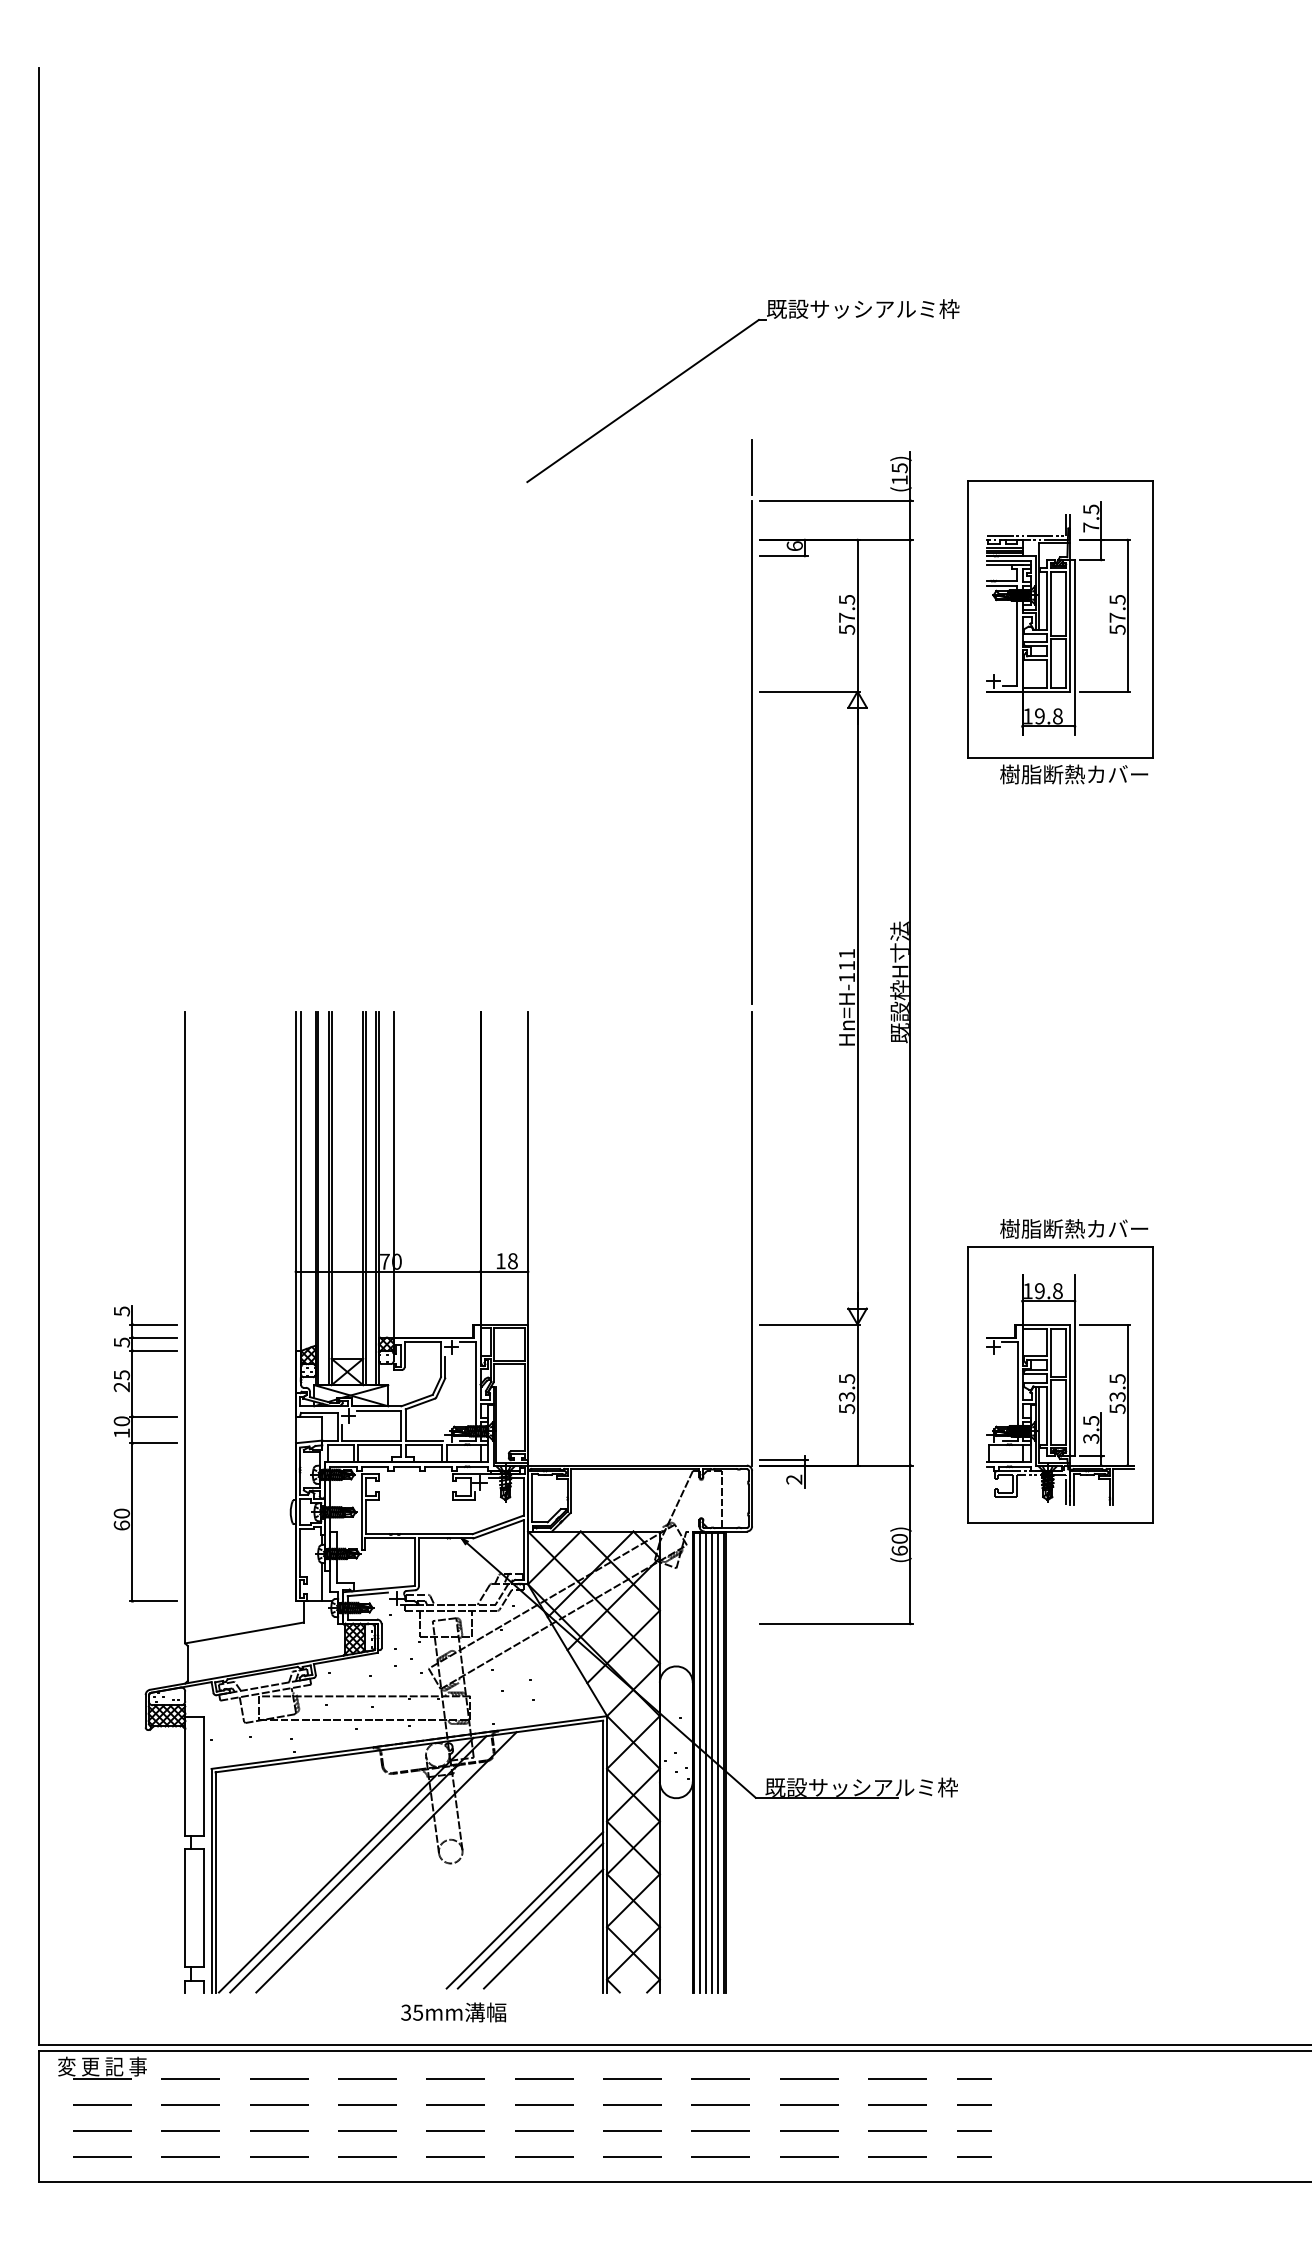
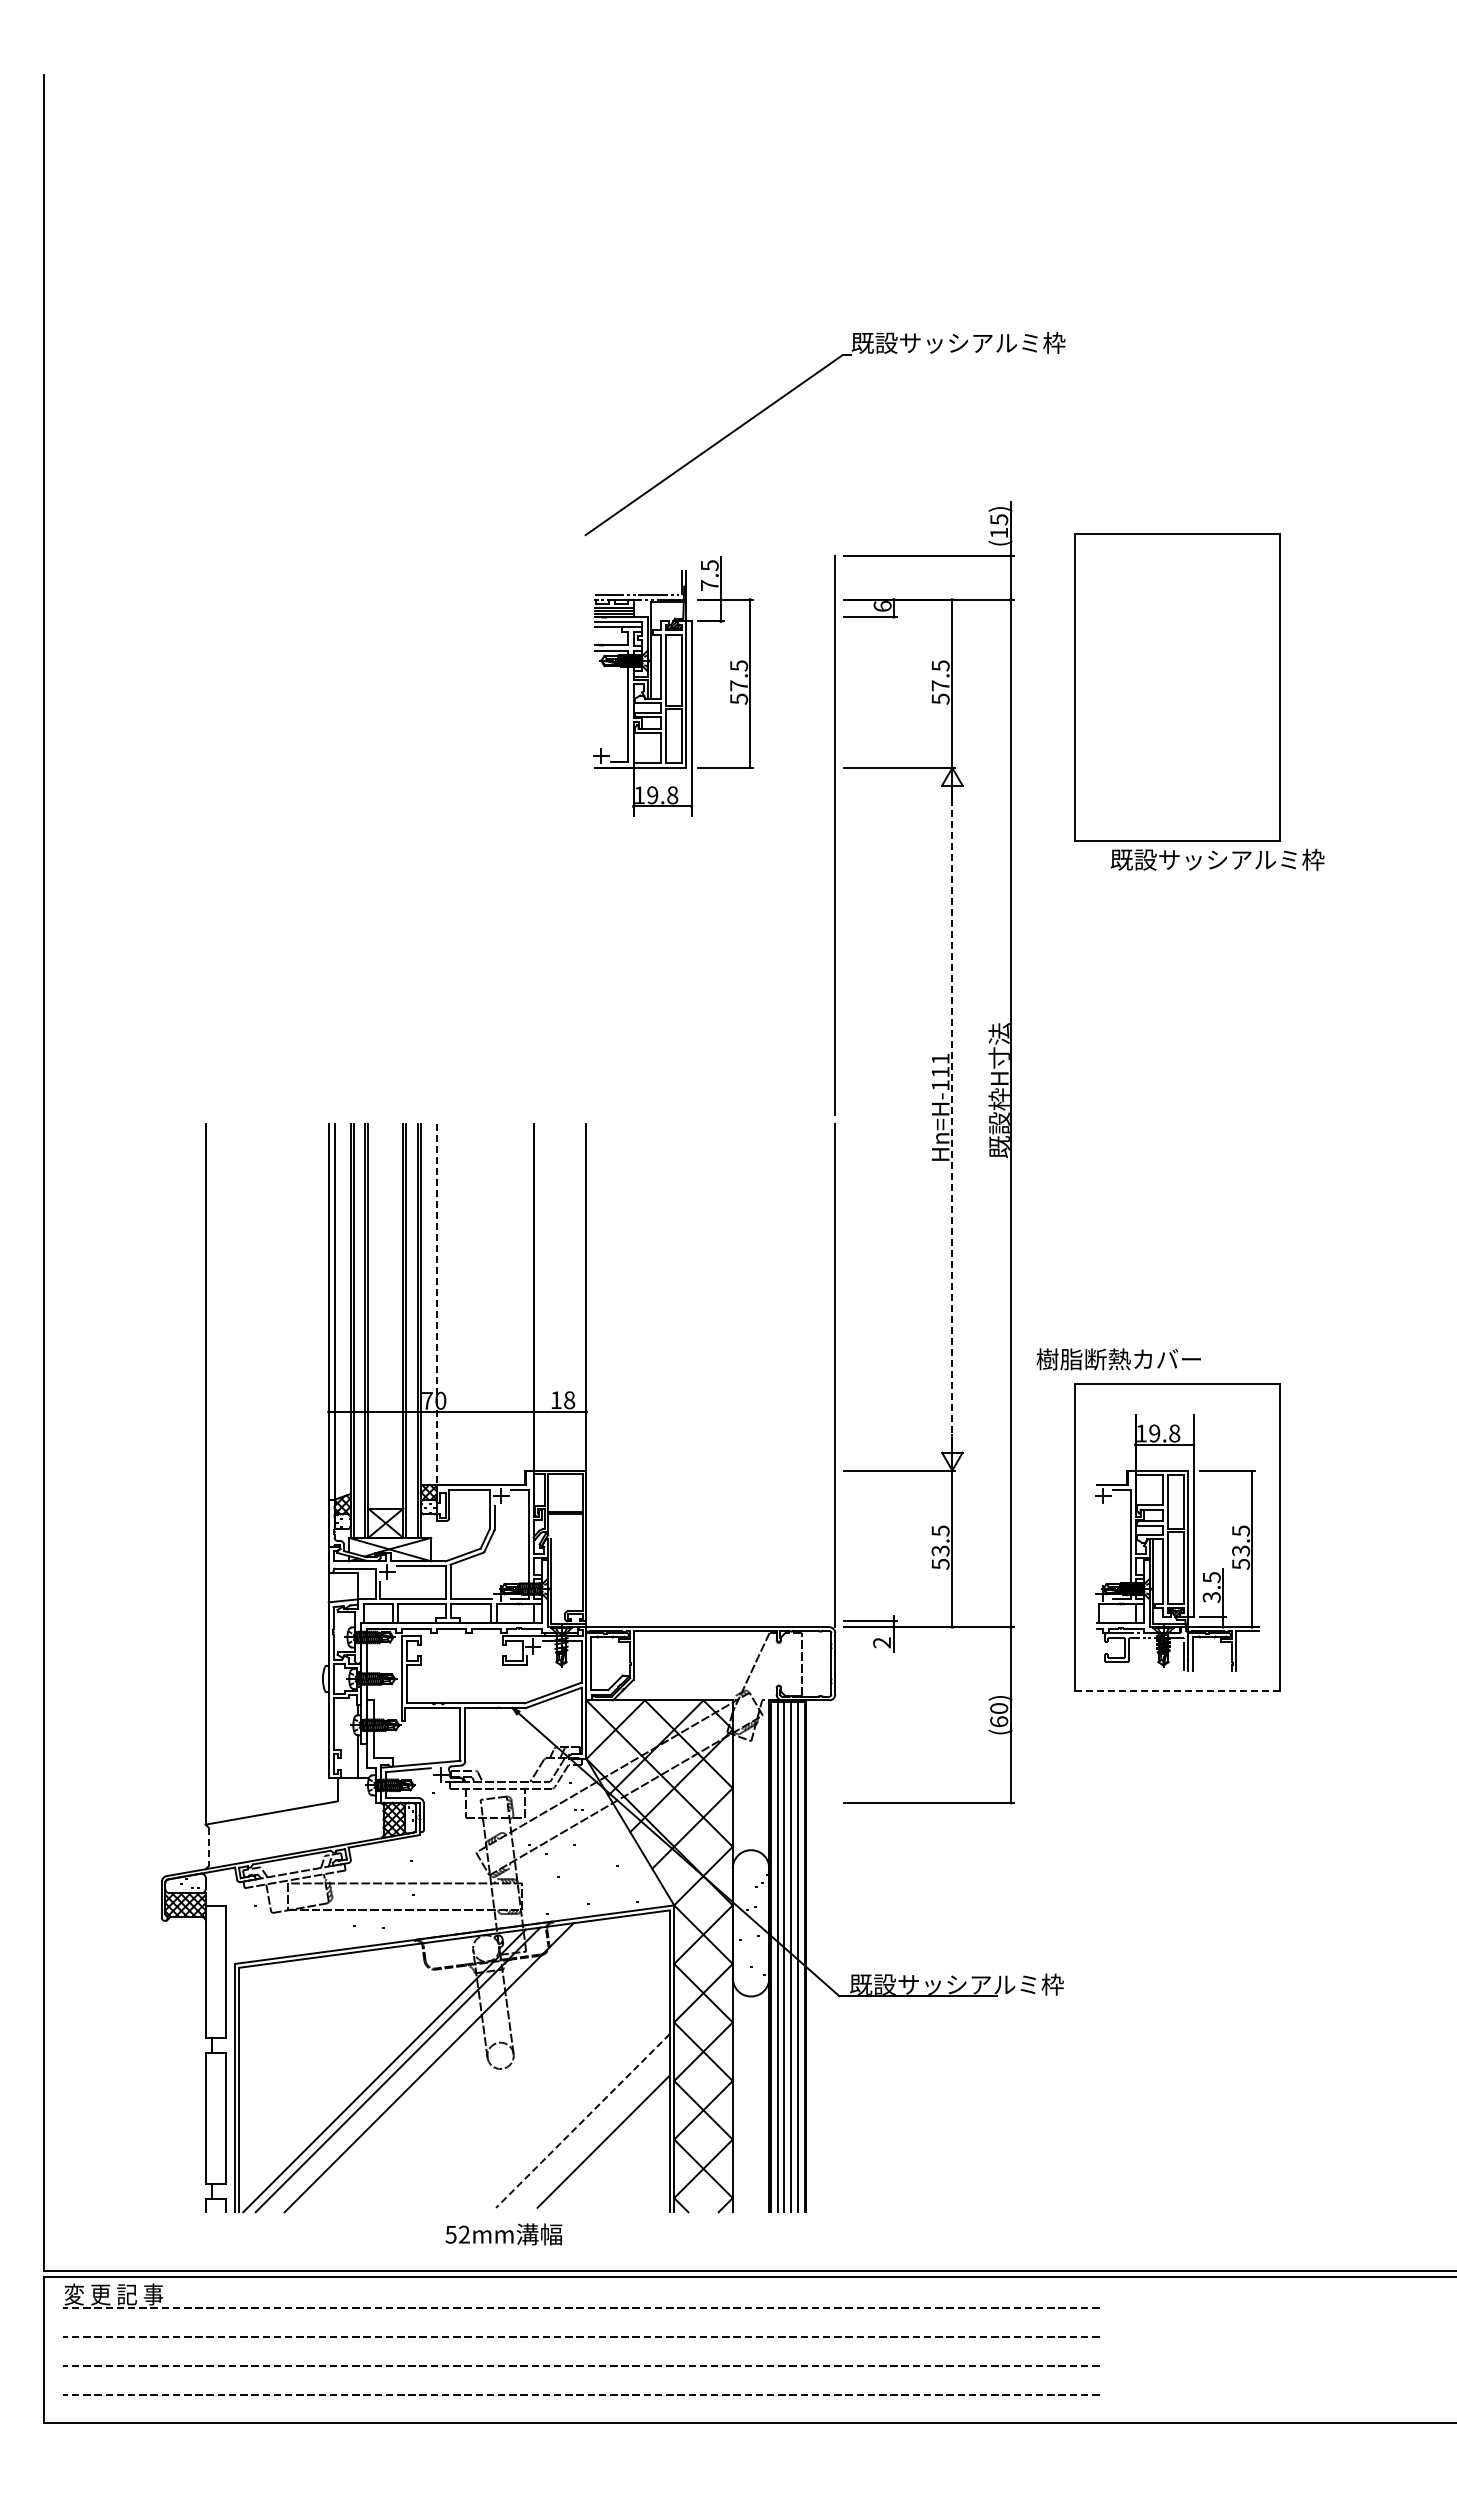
line: (752, 467) -> (835, 518), removed
part: (1058, 618) -> (673, 686), moved
text: (1096, 774) -> (1217, 859), 樹脂断熱カバー -> 既設サッシアルミ枠
line: (857, 1008) -> (952, 1119), solid -> dashed
line: (393, 1174) -> (437, 1304), solid -> dashed
text: (1073, 1229) -> (1118, 1359), moved
part: (145, 1443) -> (161, 1602), removed
line: (1061, 1523) -> (1178, 1691), solid -> dashed
line: (187, 1664) -> (208, 1847), solid -> dashed
line: (524, 1909) -> (582, 2120), solid -> dashed
line: (529, 1915) -> (588, 2126), removed
text: (411, 2012) -> (457, 2234), 35mm -> 52mm

